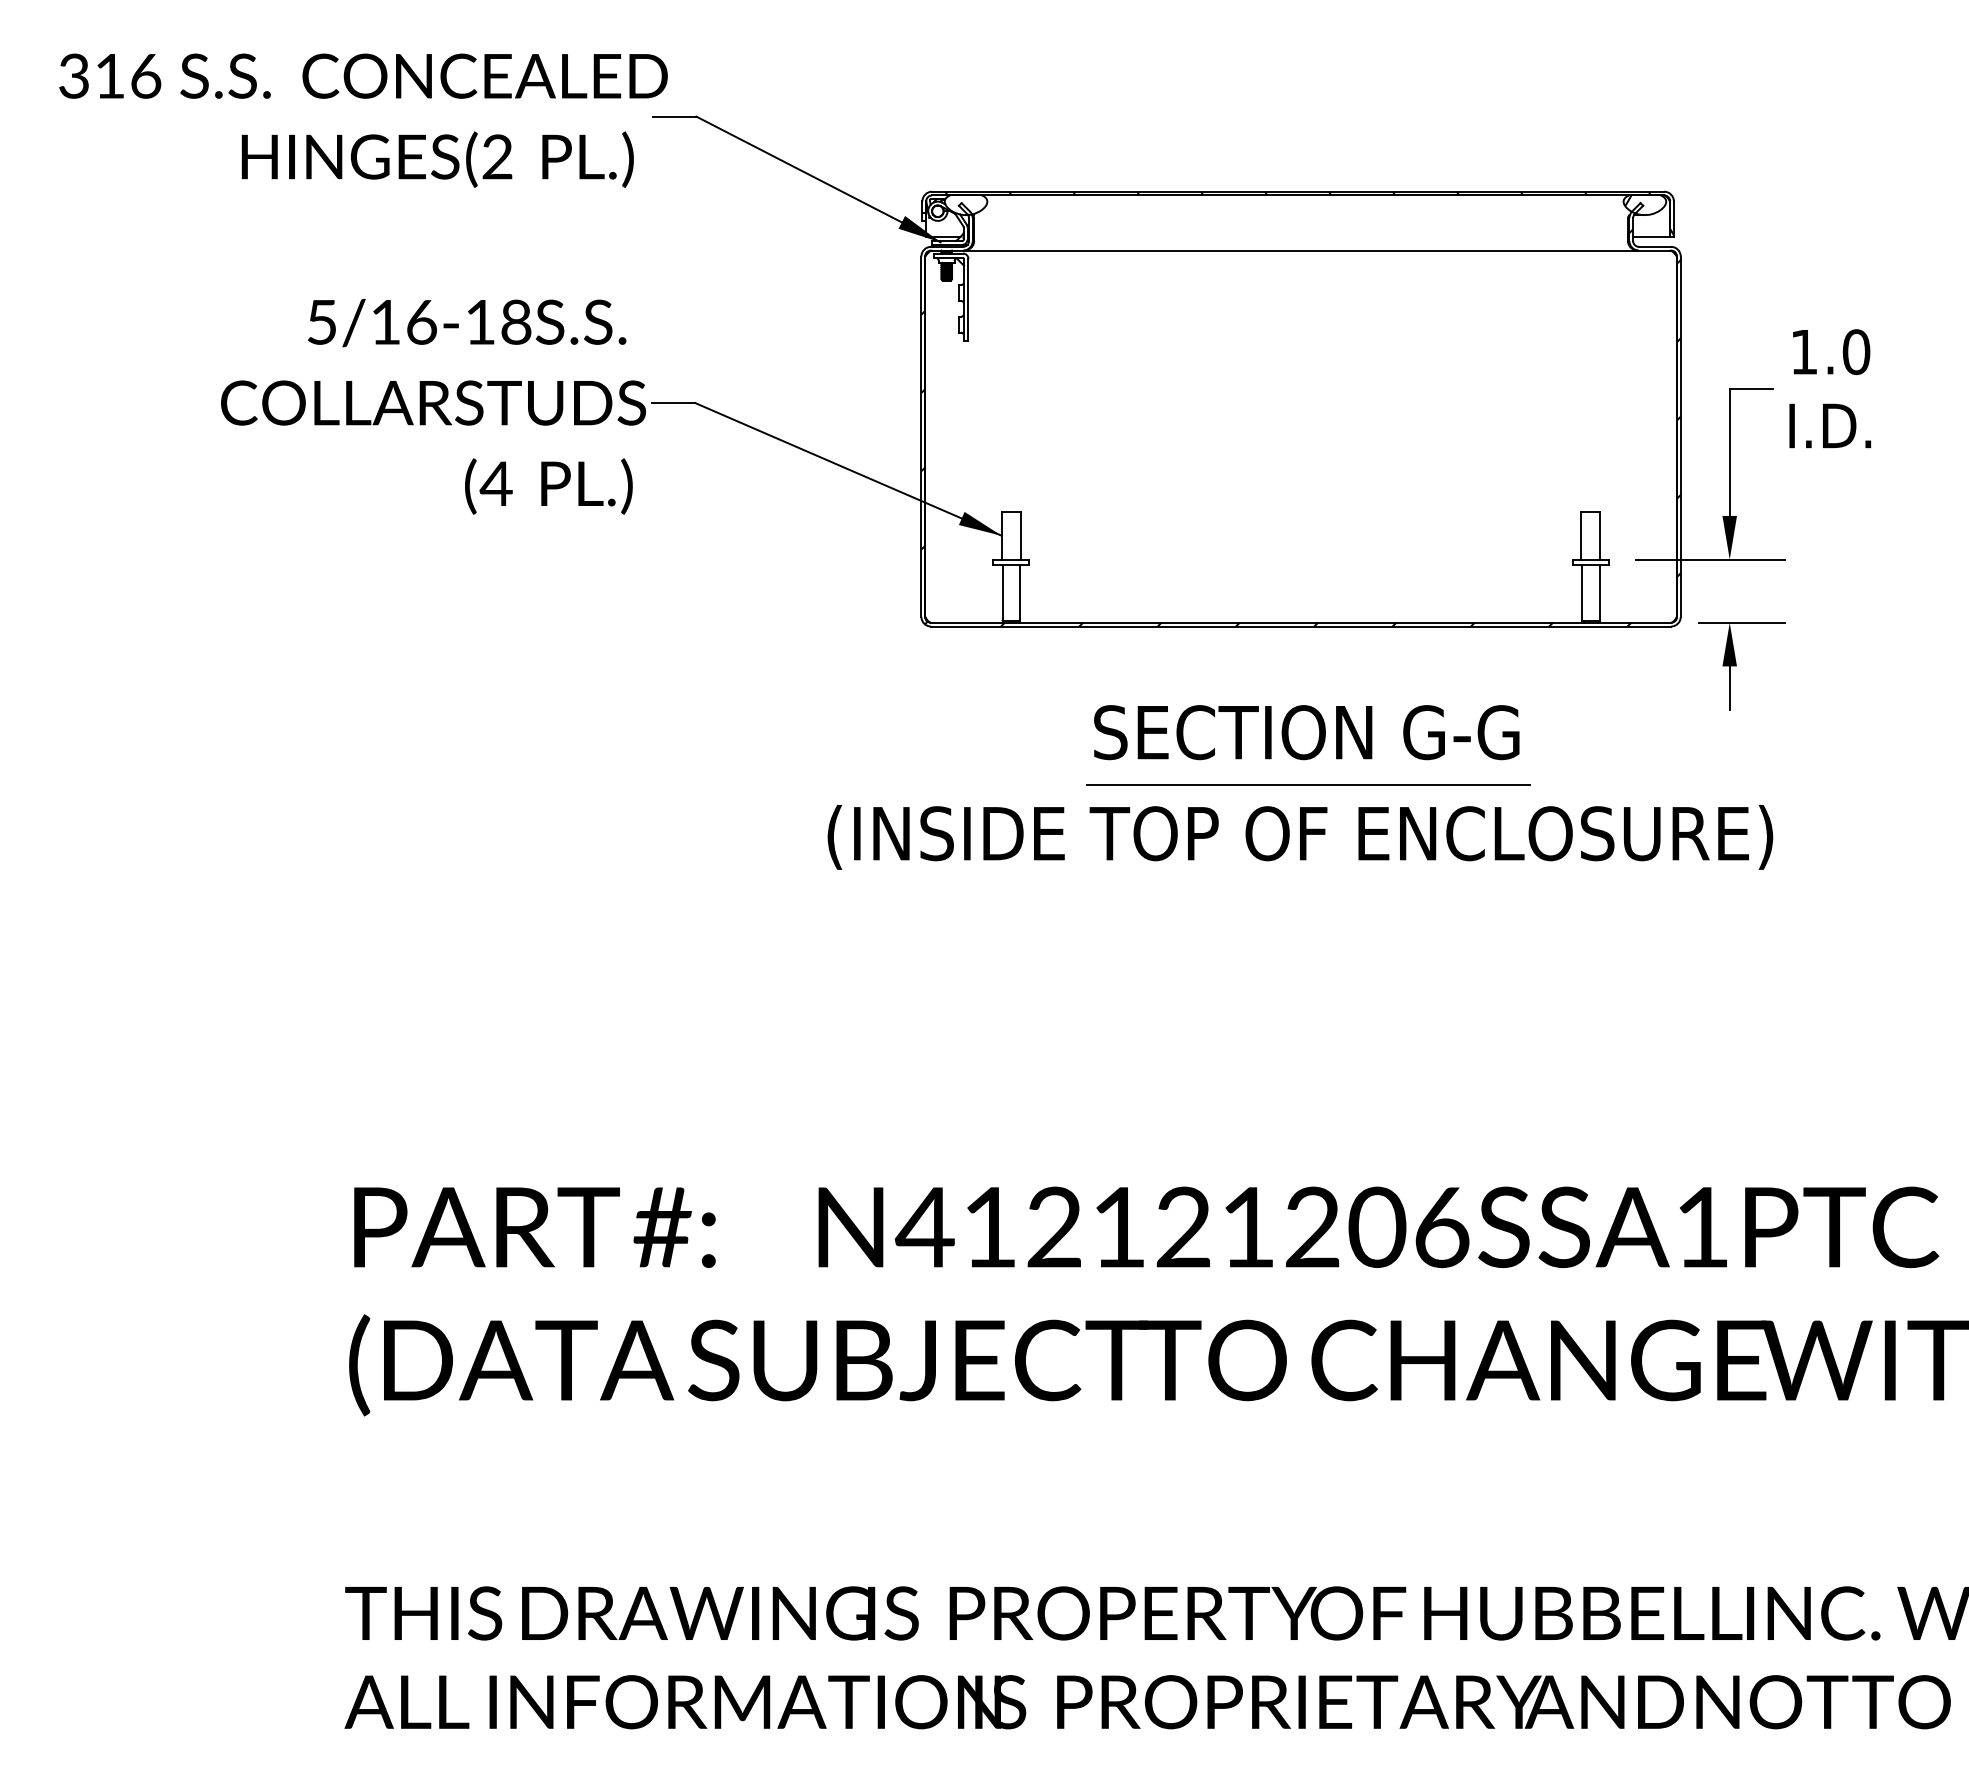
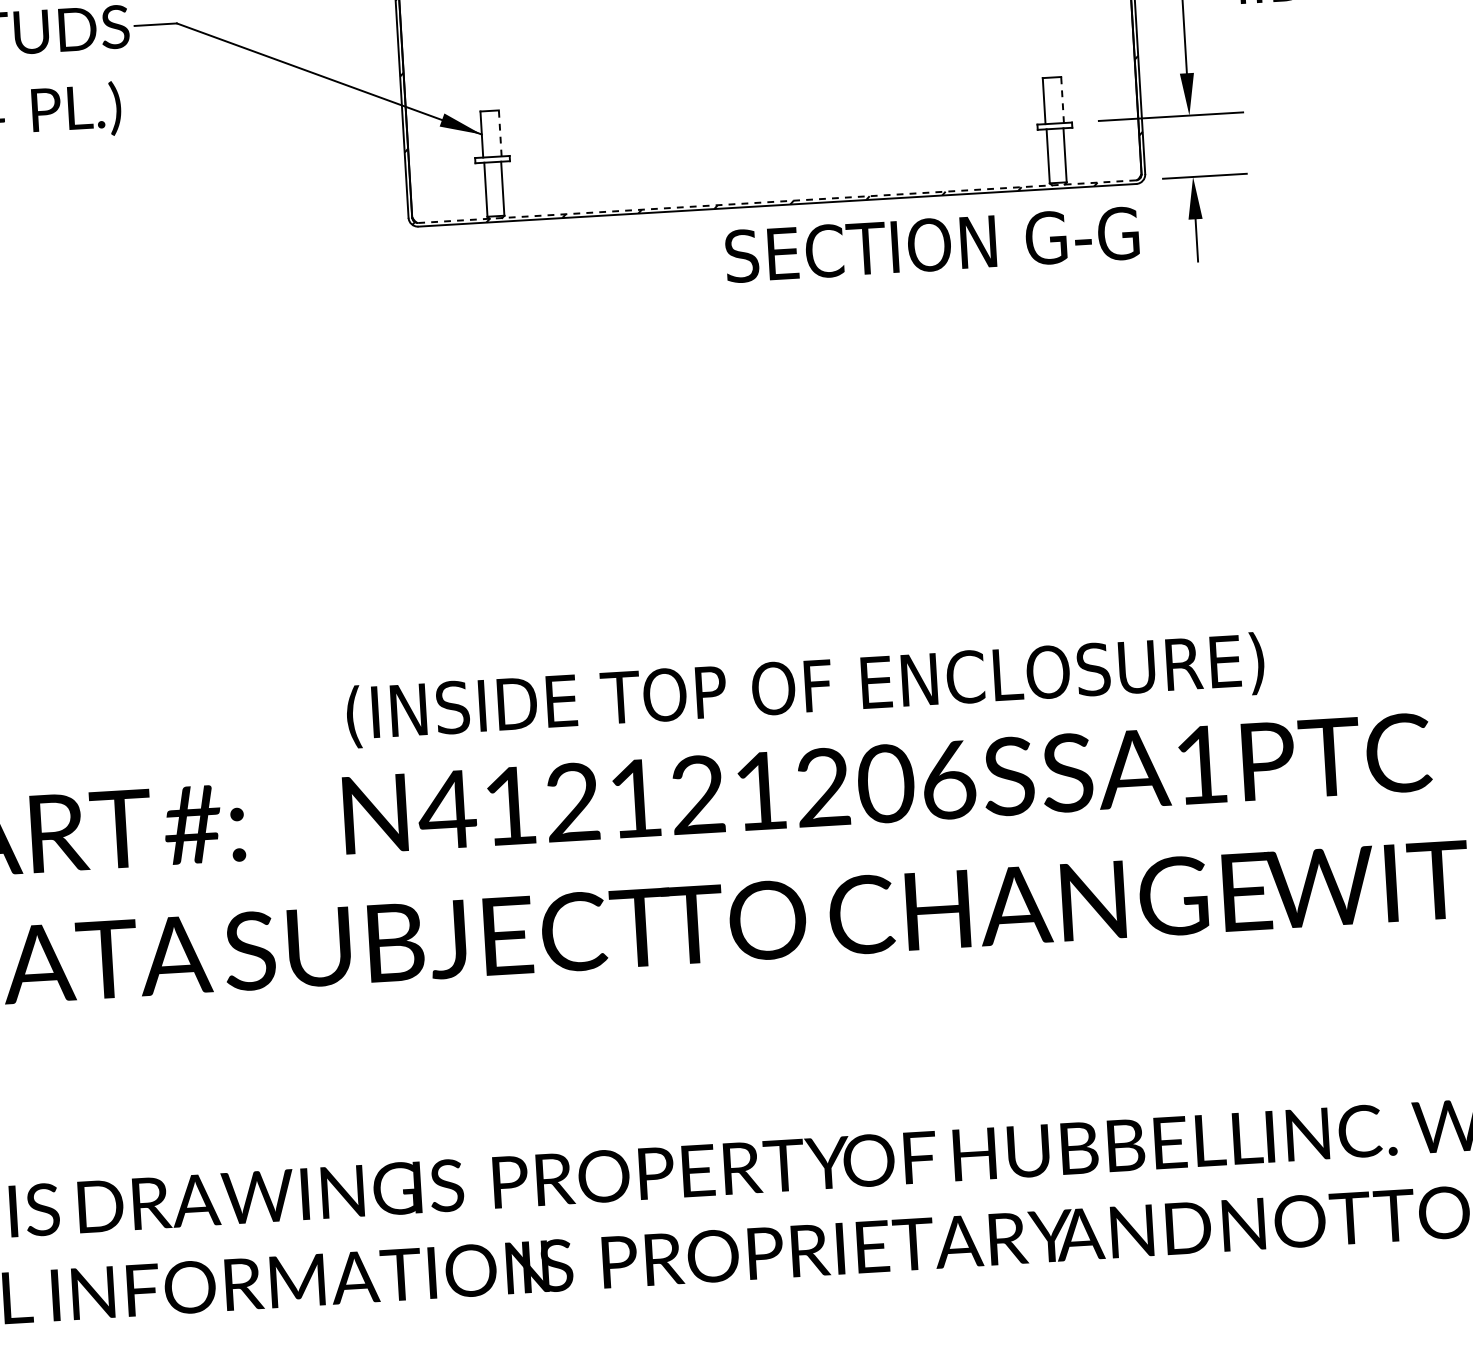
line: (1020, 535) -> (500, 133), solid -> dashed
line: (1600, 535) -> (1062, 99), solid -> dashed
line: (1300, 622) -> (776, 201), solid -> dashed
text: (1306, 732) -> (932, 244), moved
line: (1308, 785) -> (793, 359), removed
text: (1300, 837) -> (805, 690), moved

